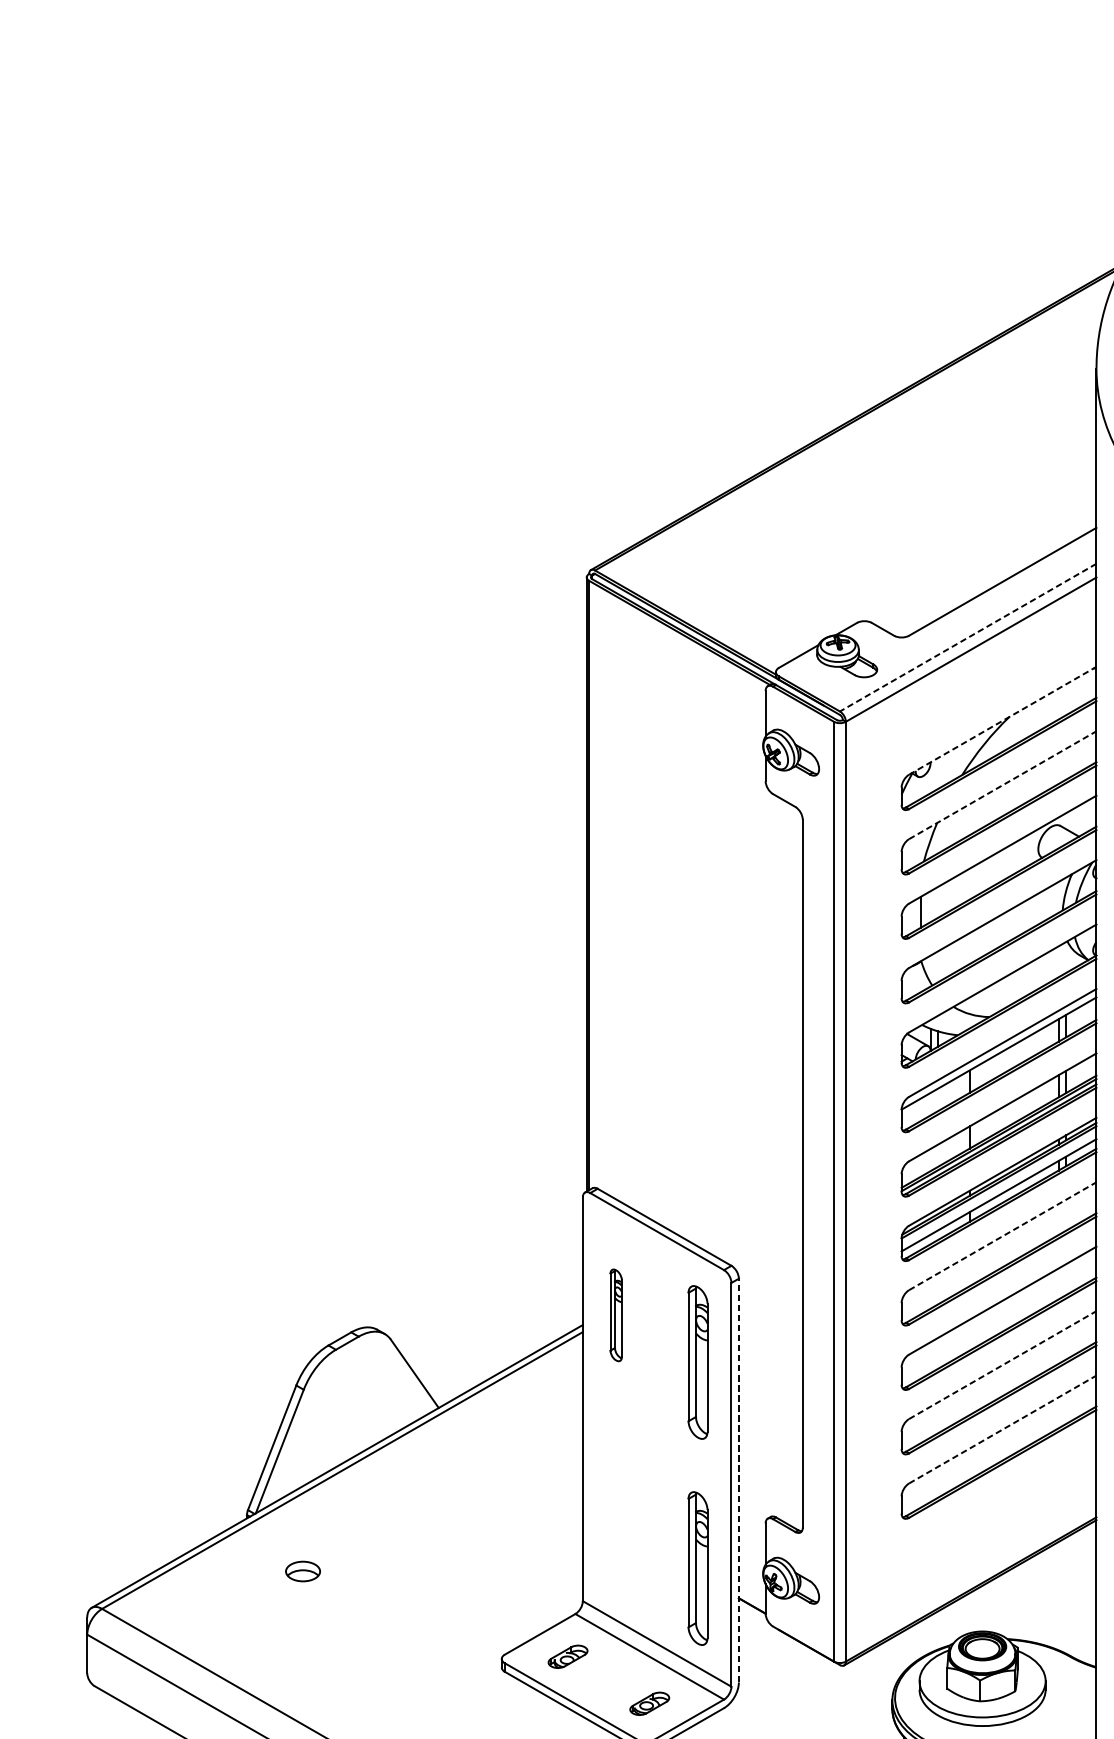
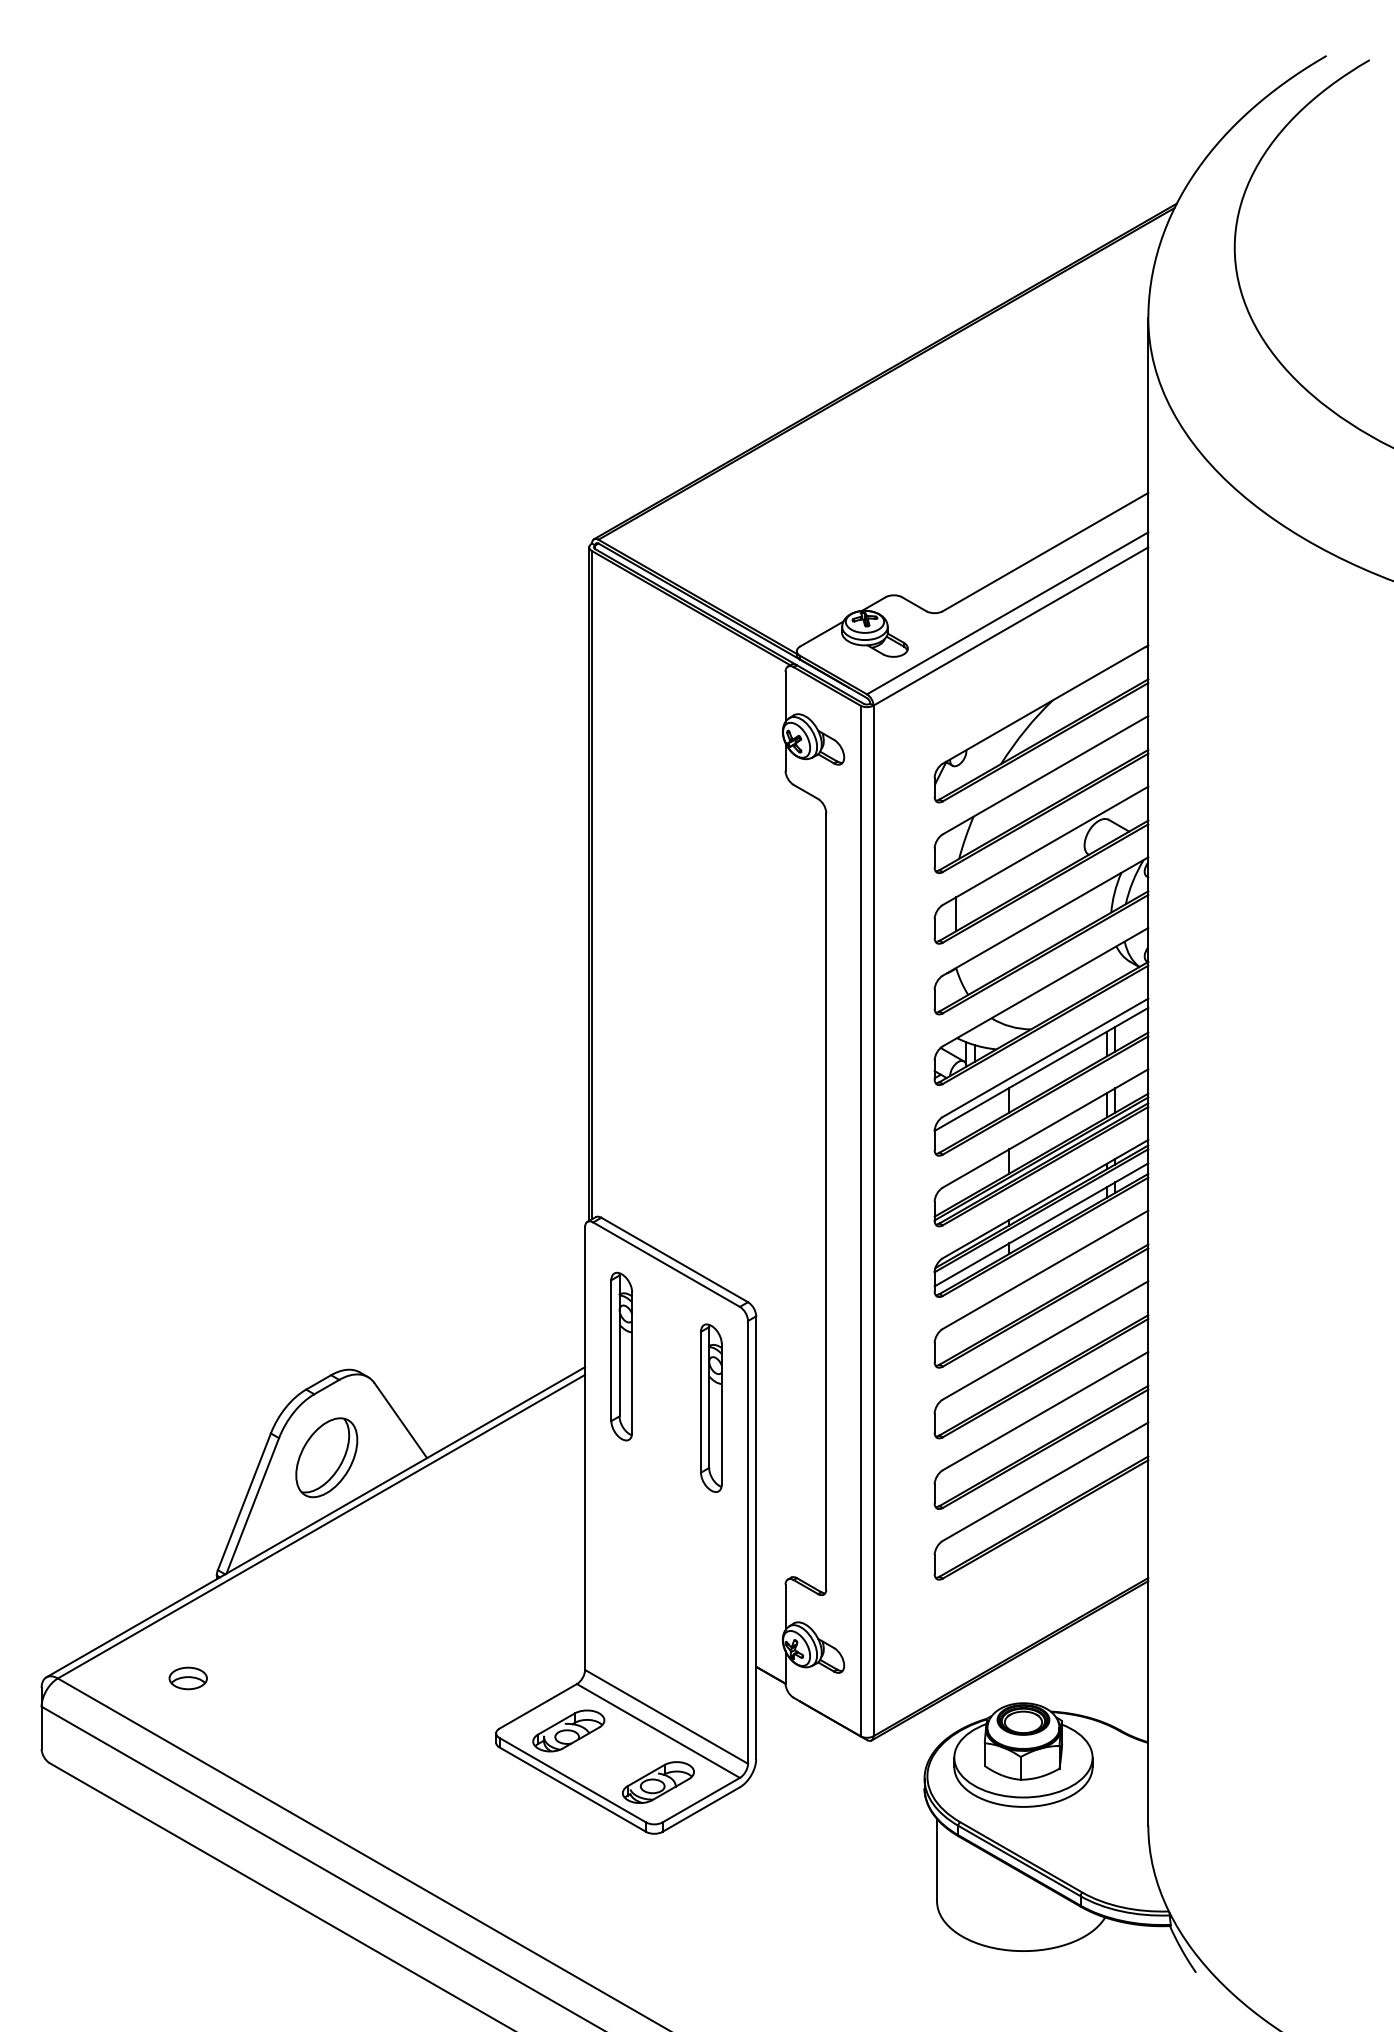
line: (968, 637) -> (1007, 613), dashed -> solid
line: (1002, 720) -> (1045, 704), dashed -> solid
line: (1002, 785) -> (1045, 775), dashed -> solid
line: (1002, 1235) -> (1045, 1269), dashed -> solid
part: (616, 1315) -> (621, 1356), size x1.67
line: (1002, 1365) -> (1045, 1411), dashed -> solid
part: (347, 1407) -> (326, 1457), added
line: (1002, 1429) -> (1045, 1481), dashed -> solid
line: (739, 1480) -> (756, 1537), dashed -> solid
part: (698, 1567) -> (711, 1633), removed
part: (302, 1571) -> (187, 1678), moved
part: (567, 1656) -> (568, 1730), size x1.67
part: (649, 1703) -> (658, 1782), size x1.67

